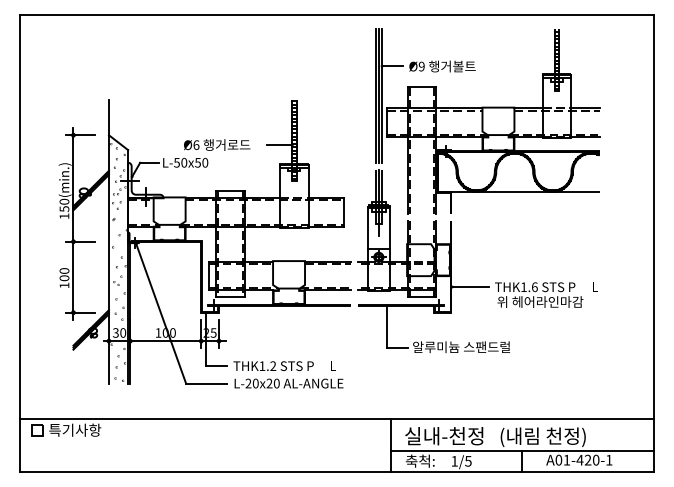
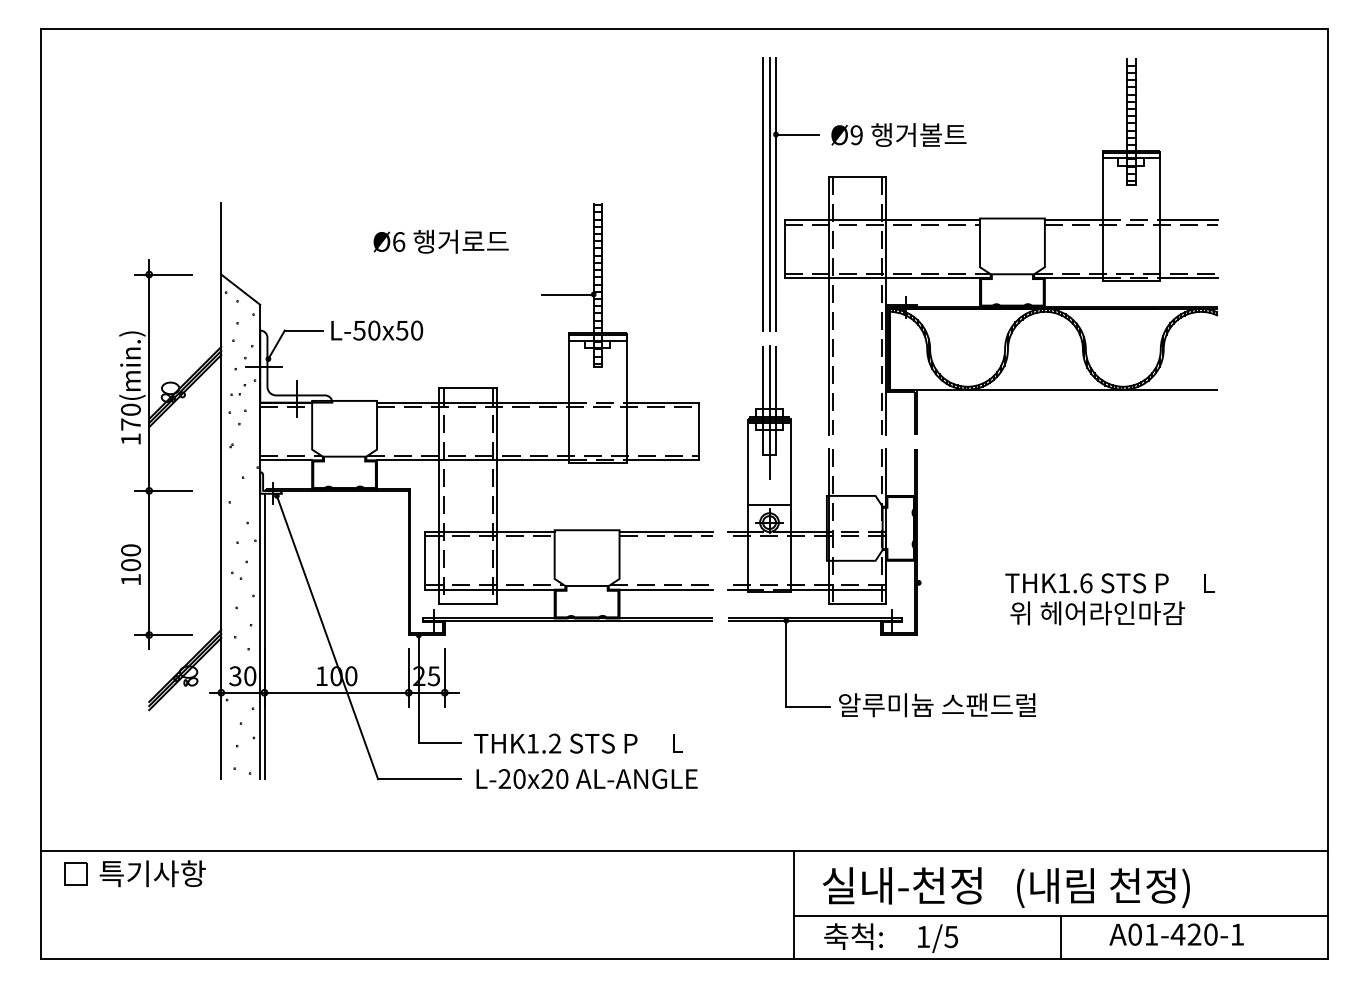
text: (217, 144) -> (441, 240), moved
text: (64, 208) -> (131, 423), 150(min.) -> 170(min.)
line: (470, 287) -> (955, 583), removed

